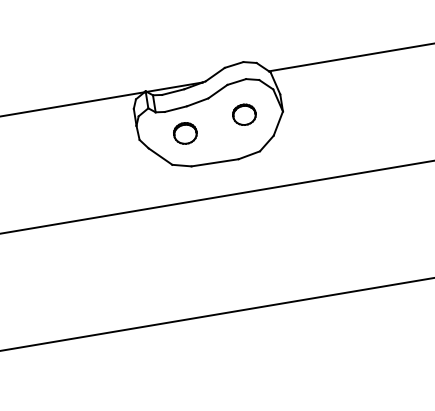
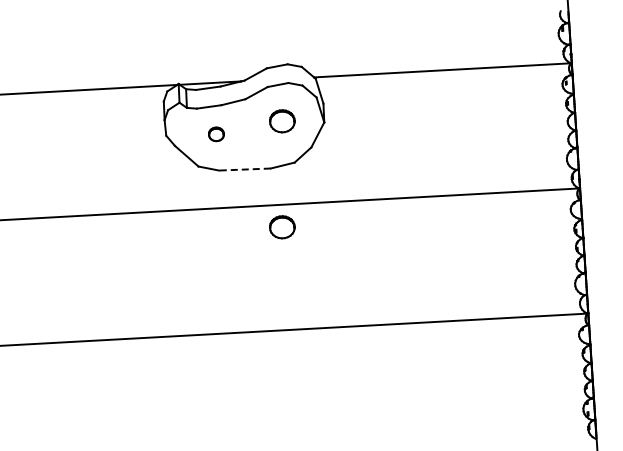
part: (185, 133) -> (216, 134), size x0.6
line: (214, 162) -> (244, 169), solid -> dashed
part: (255, 212) -> (282, 227), added

